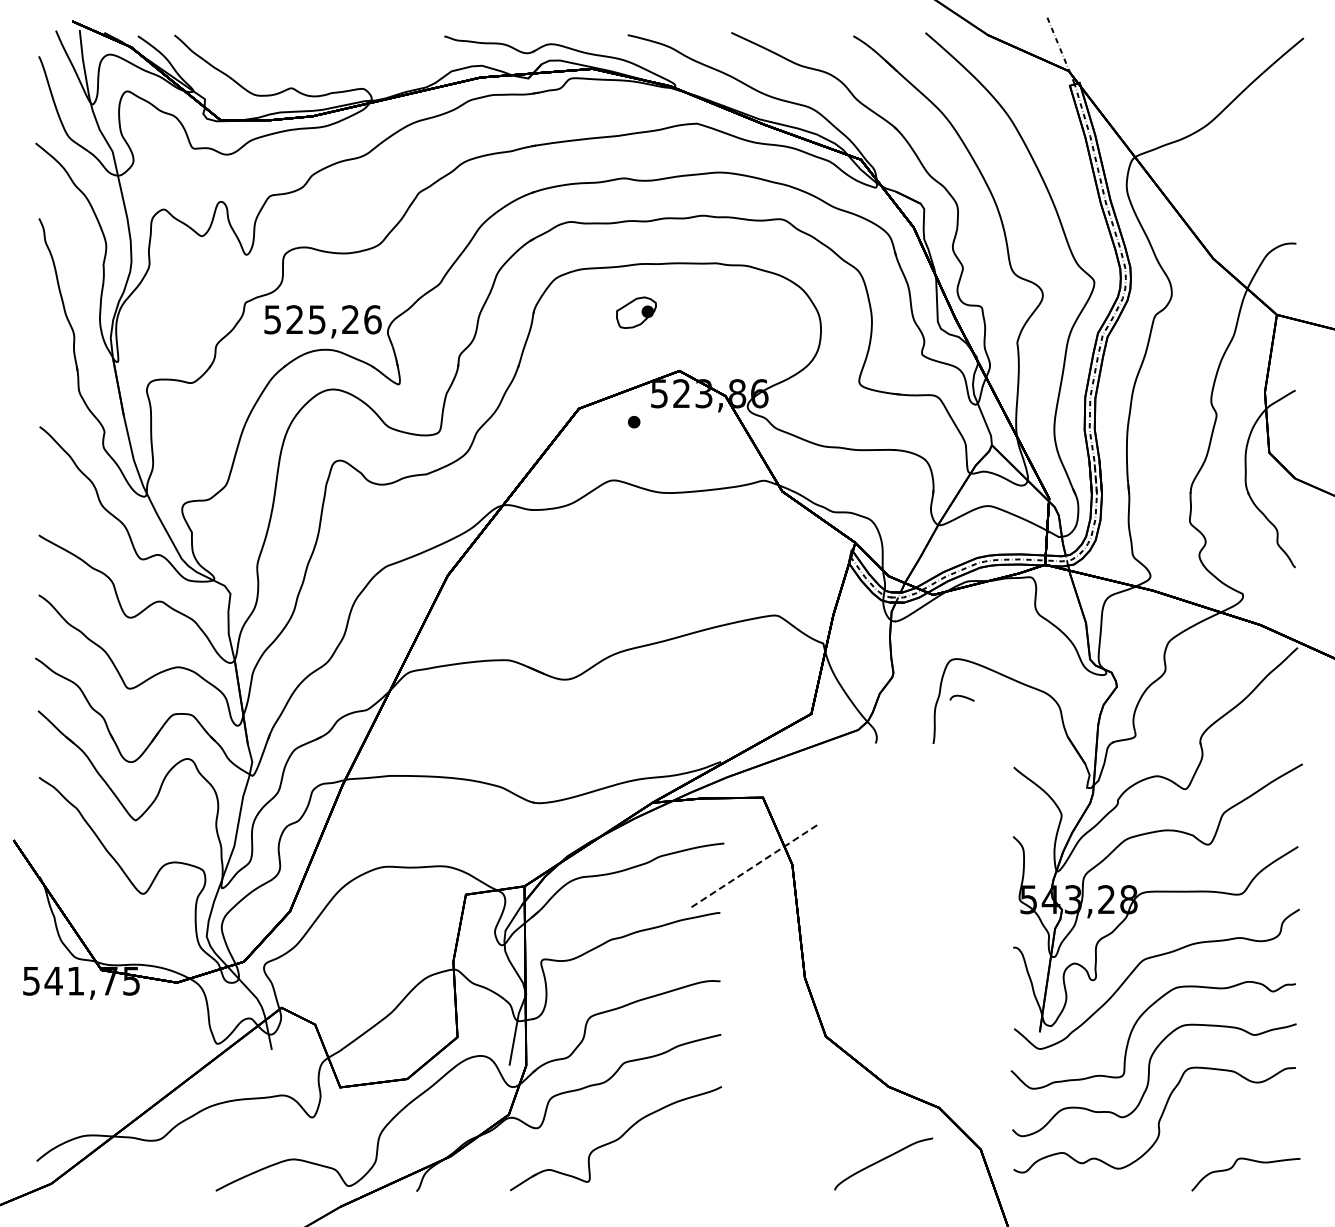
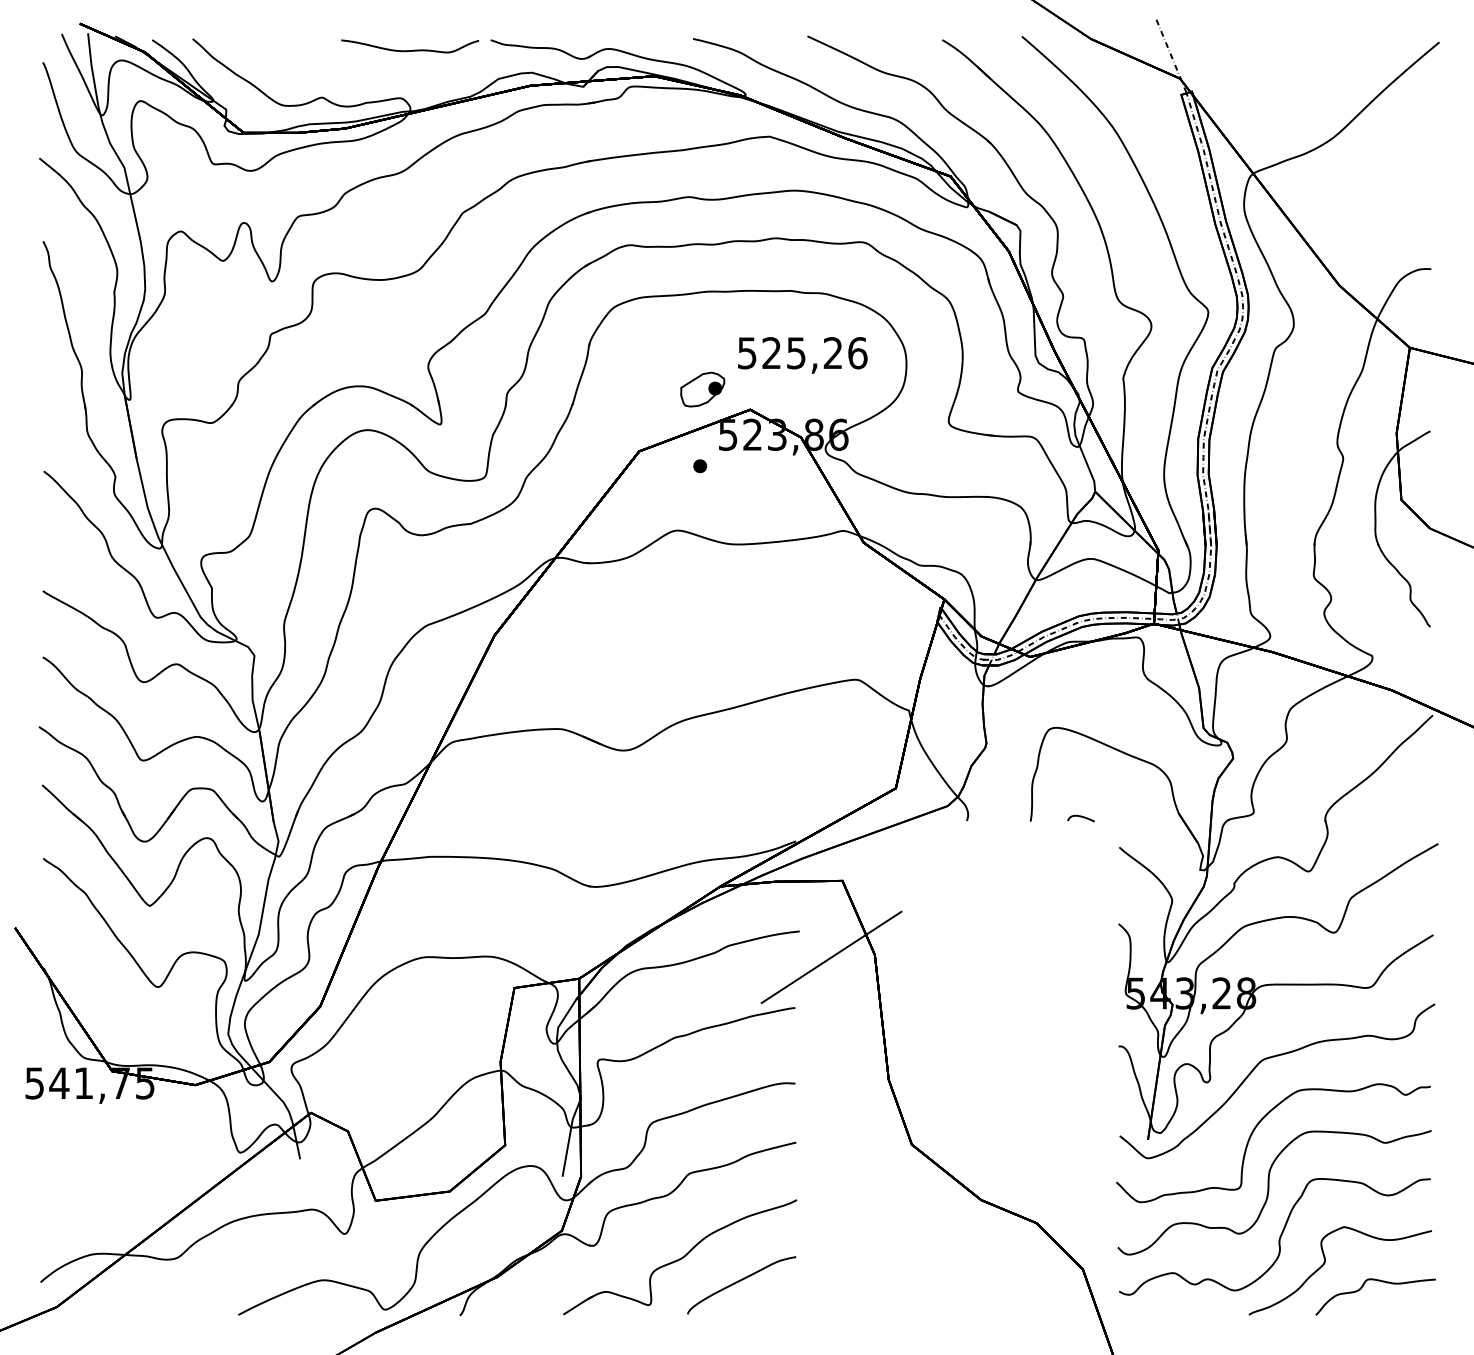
curve: (371, 45) -> (410, 50), added
part: (636, 312) -> (702, 389), moved
text: (322, 321) -> (802, 355), moved
curve: (961, 697) -> (1080, 817), moved
line: (752, 867) -> (830, 957), dashed -> solid
curve: (1200, 1144) -> (1325, 1263), added
curve: (881, 1161) -> (739, 1282), moved

